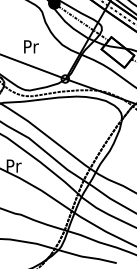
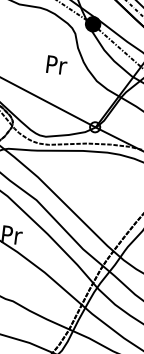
text: (31, 46) -> (56, 64), moved

